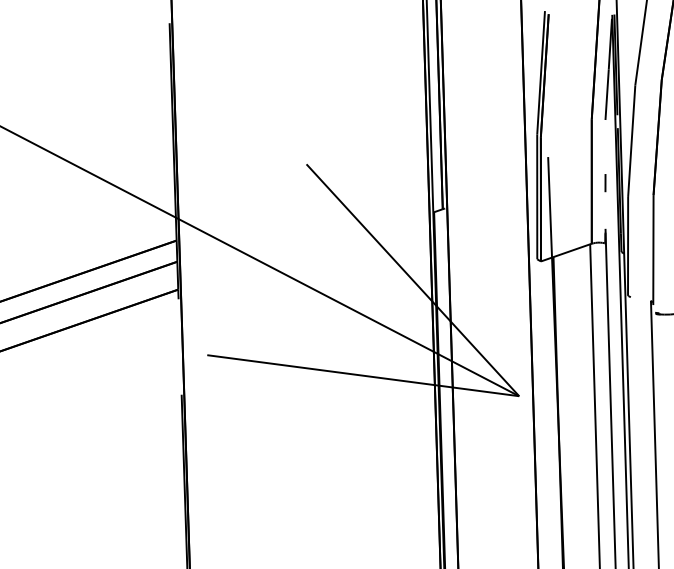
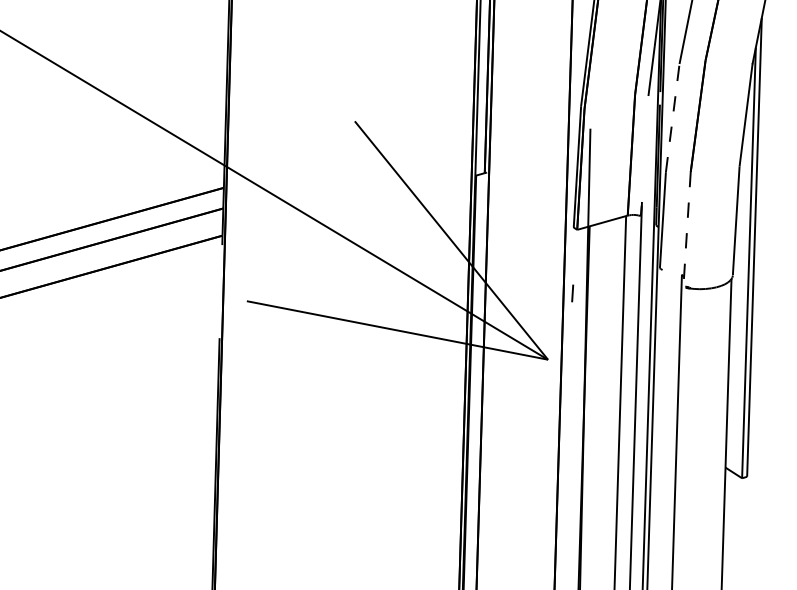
line: (631, 141) -> (672, 118), solid -> dashed
line: (605, 183) -> (572, 293), moved
line: (653, 250) -> (687, 225), solid -> dashed

